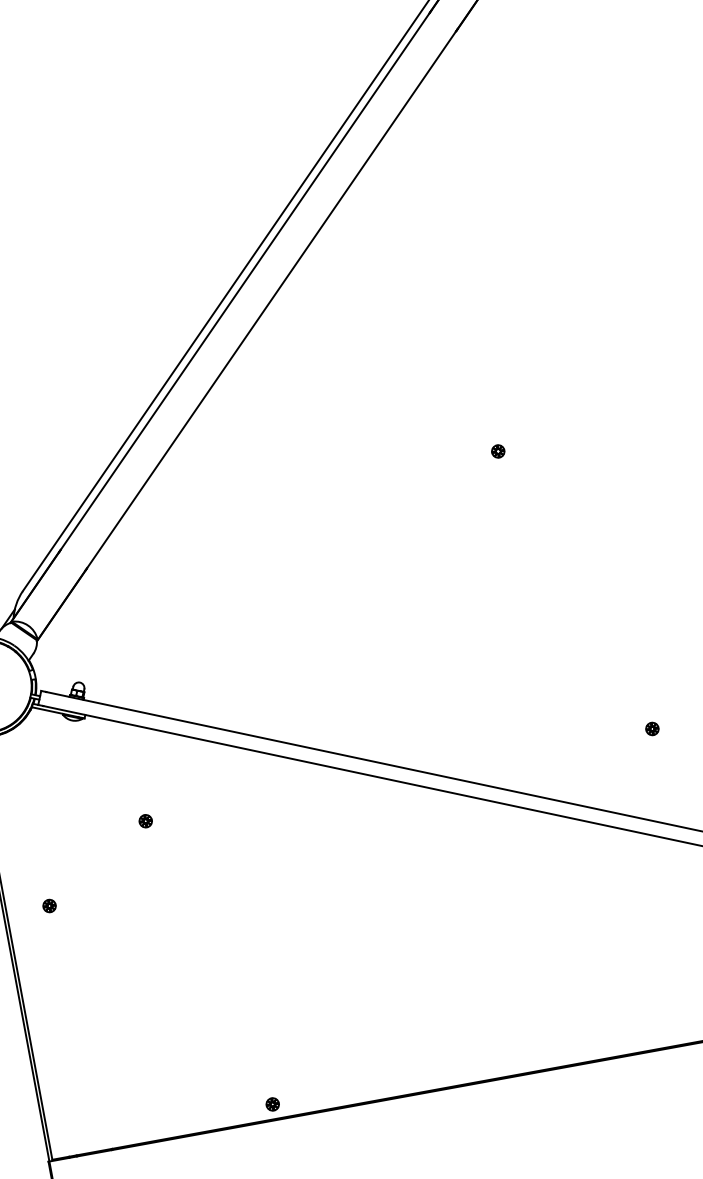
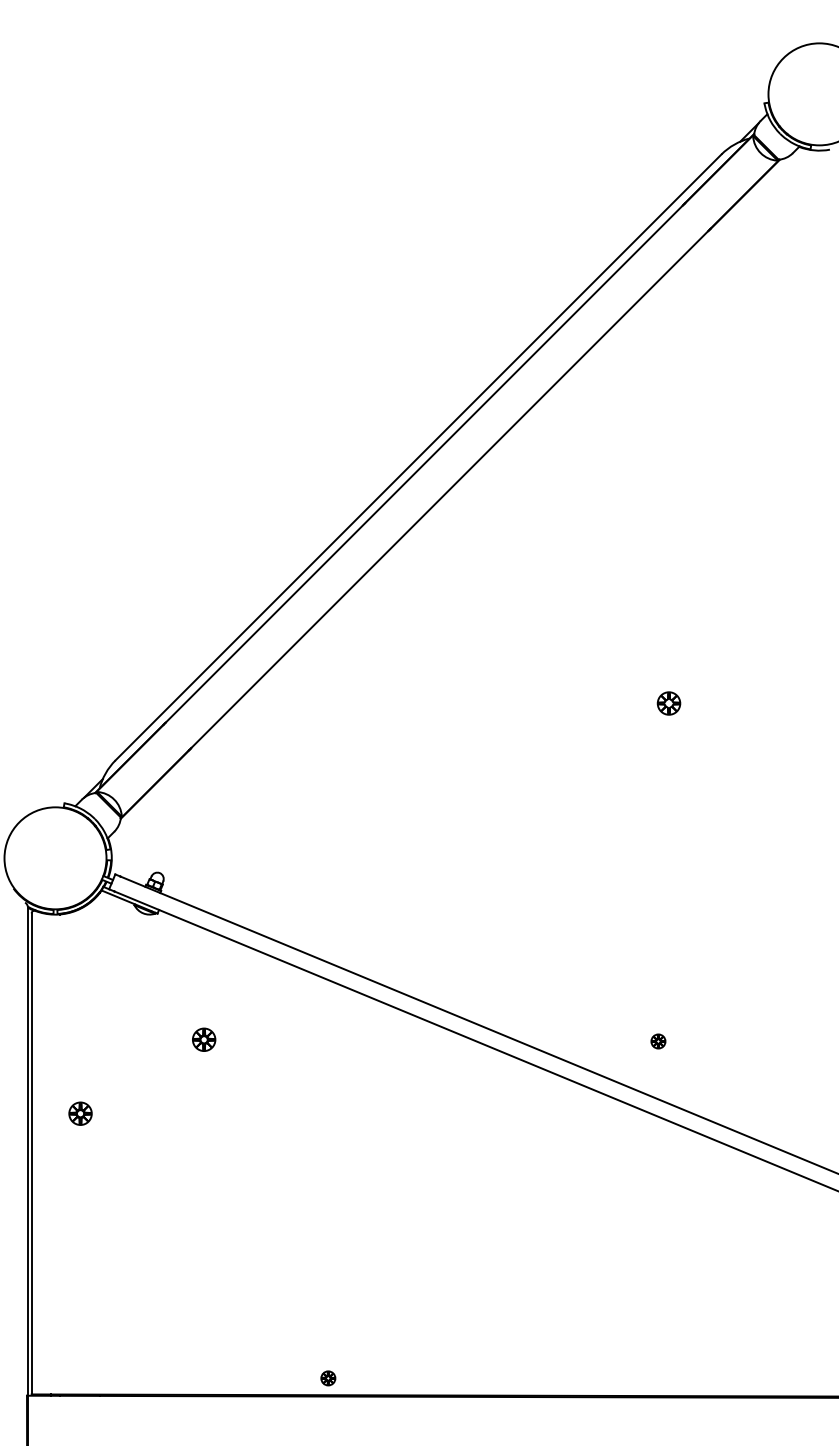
part: (497, 451) -> (668, 703), size x1.6
part: (652, 728) -> (658, 1041), moved
part: (145, 821) -> (203, 1039), size x1.6
part: (49, 905) -> (80, 1113), size x1.6
part: (272, 1104) -> (328, 1378), moved

